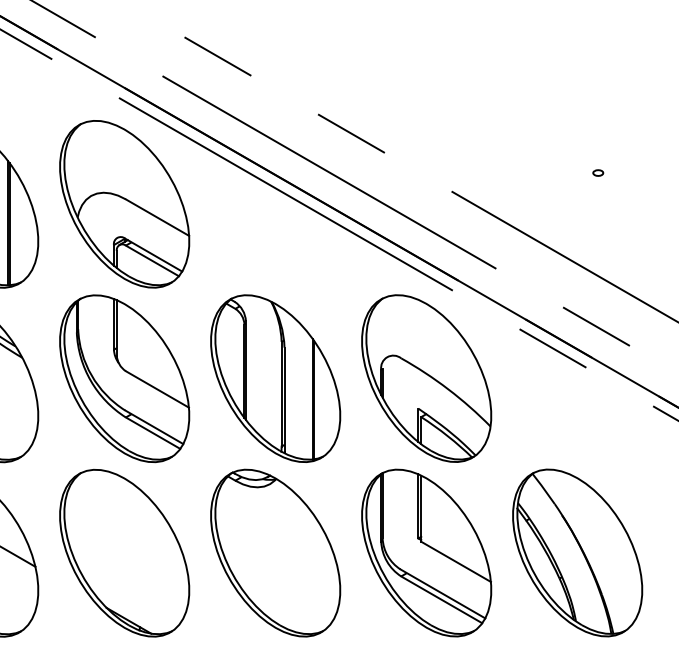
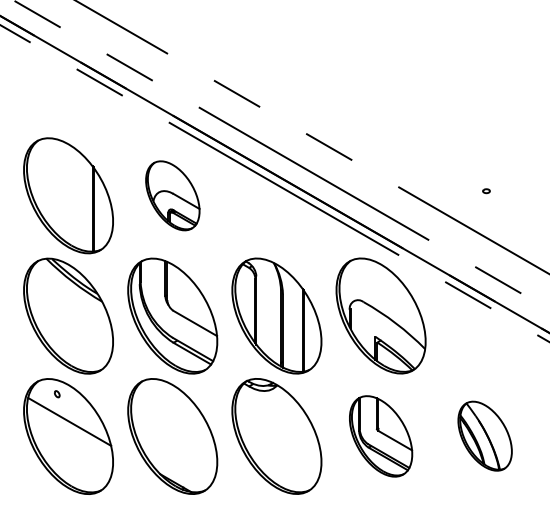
part: (598, 173) -> (486, 191), moved
part: (124, 203) -> (172, 195), size x0.6
part: (576, 551) -> (484, 435), size x0.6
part: (425, 553) -> (380, 436), size x0.7

